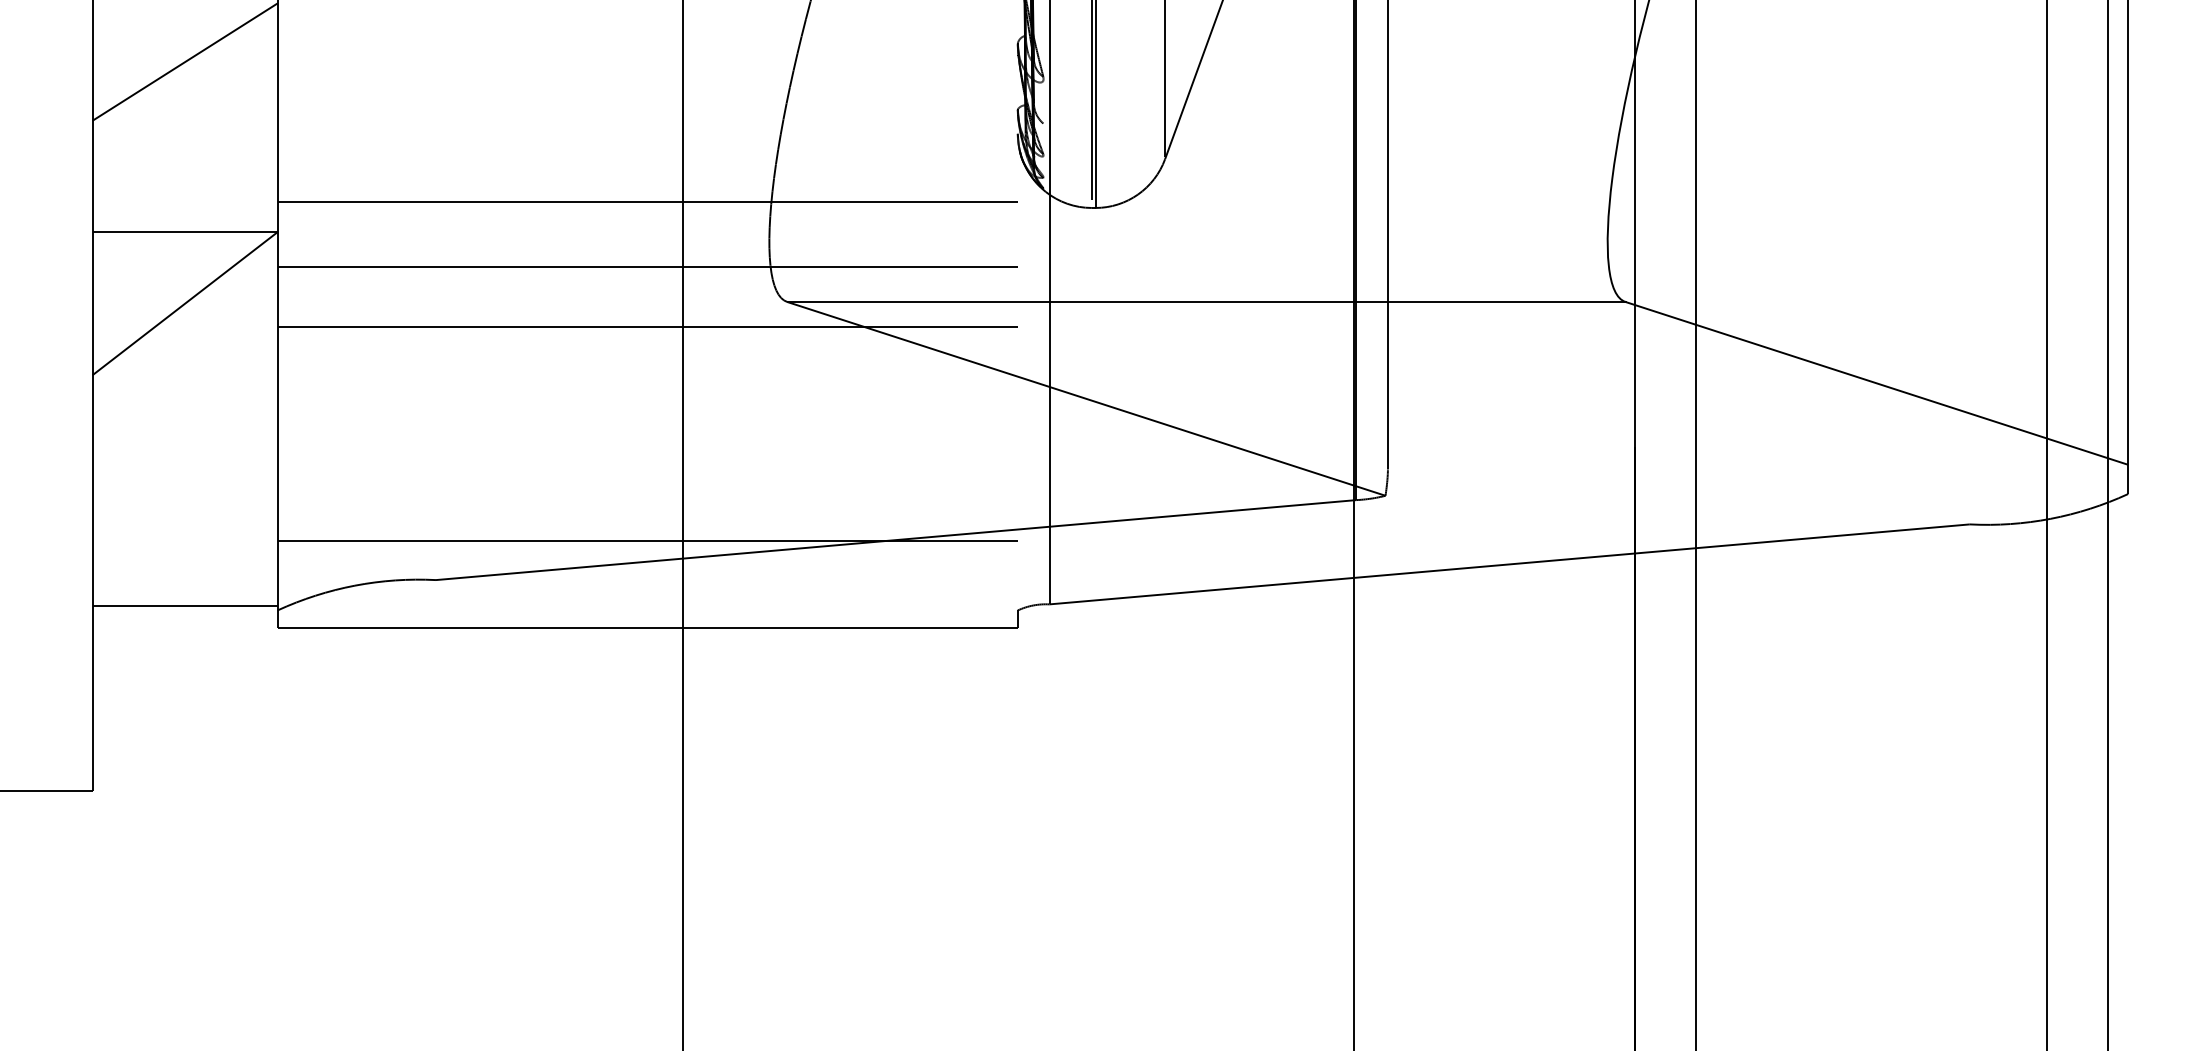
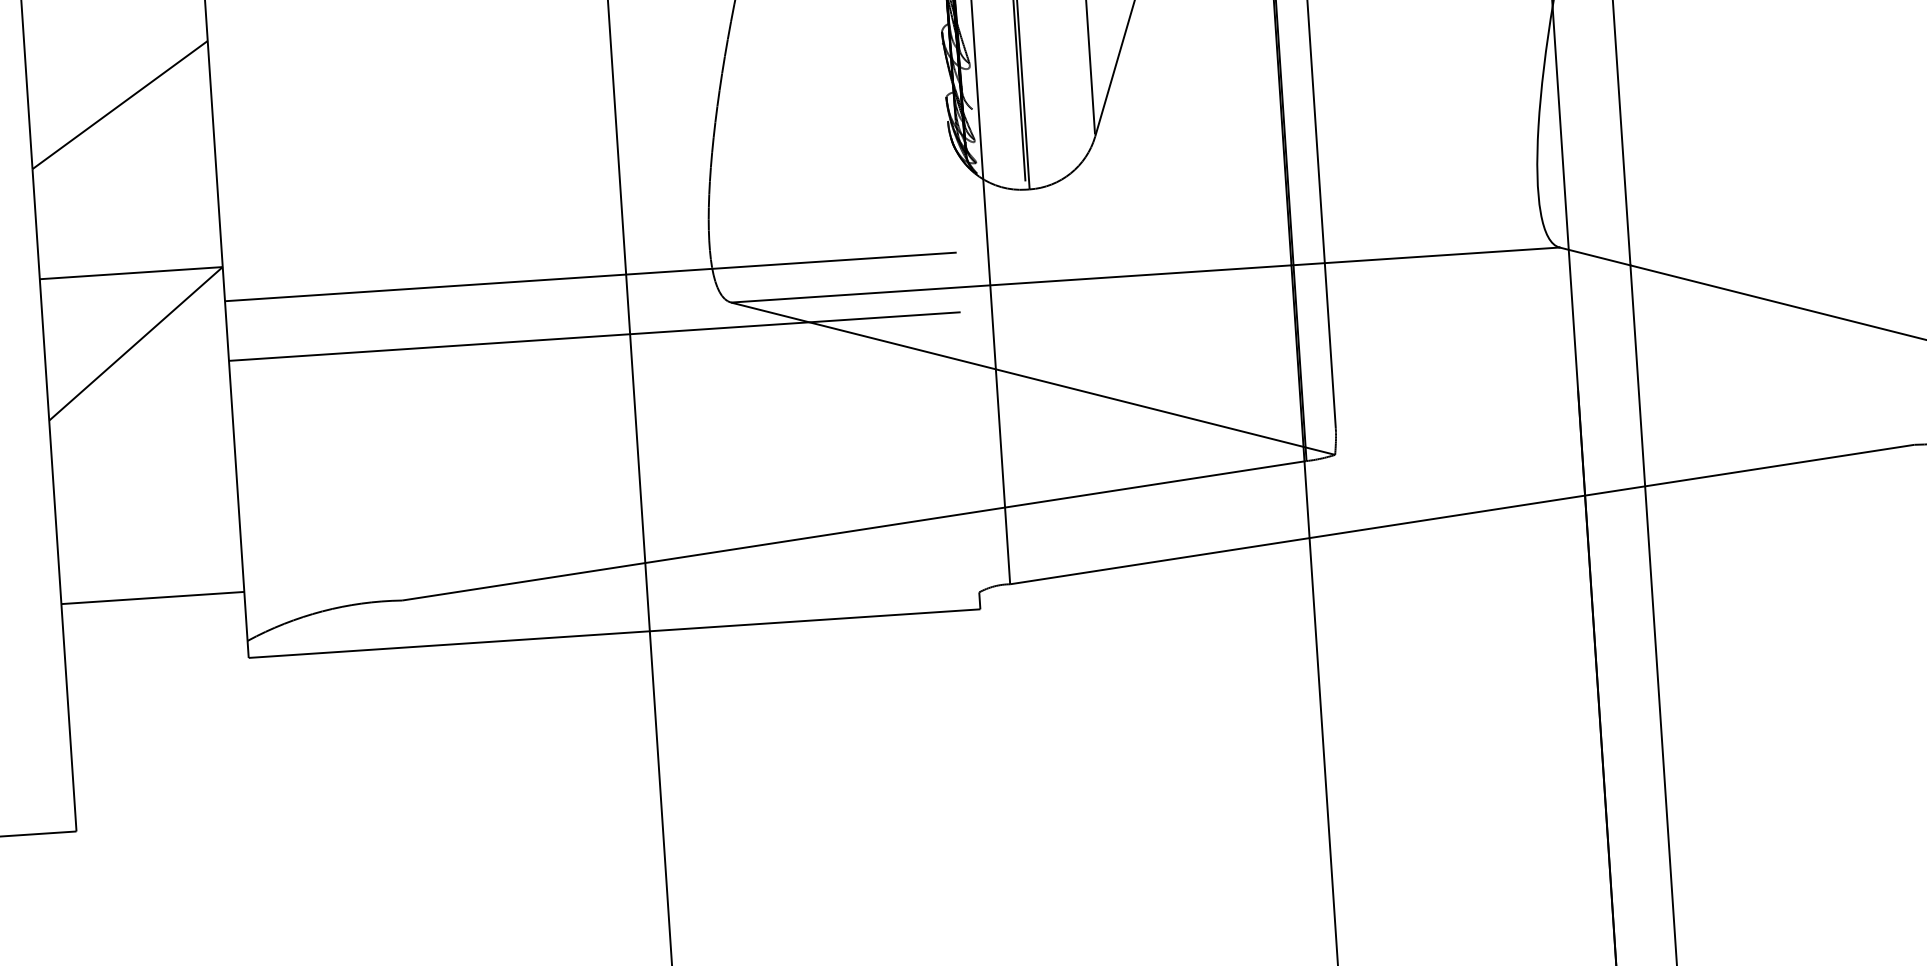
line: (647, 201) -> (586, 212), removed
line: (647, 540) -> (608, 547), removed
line: (184, 605) -> (152, 597), moved

